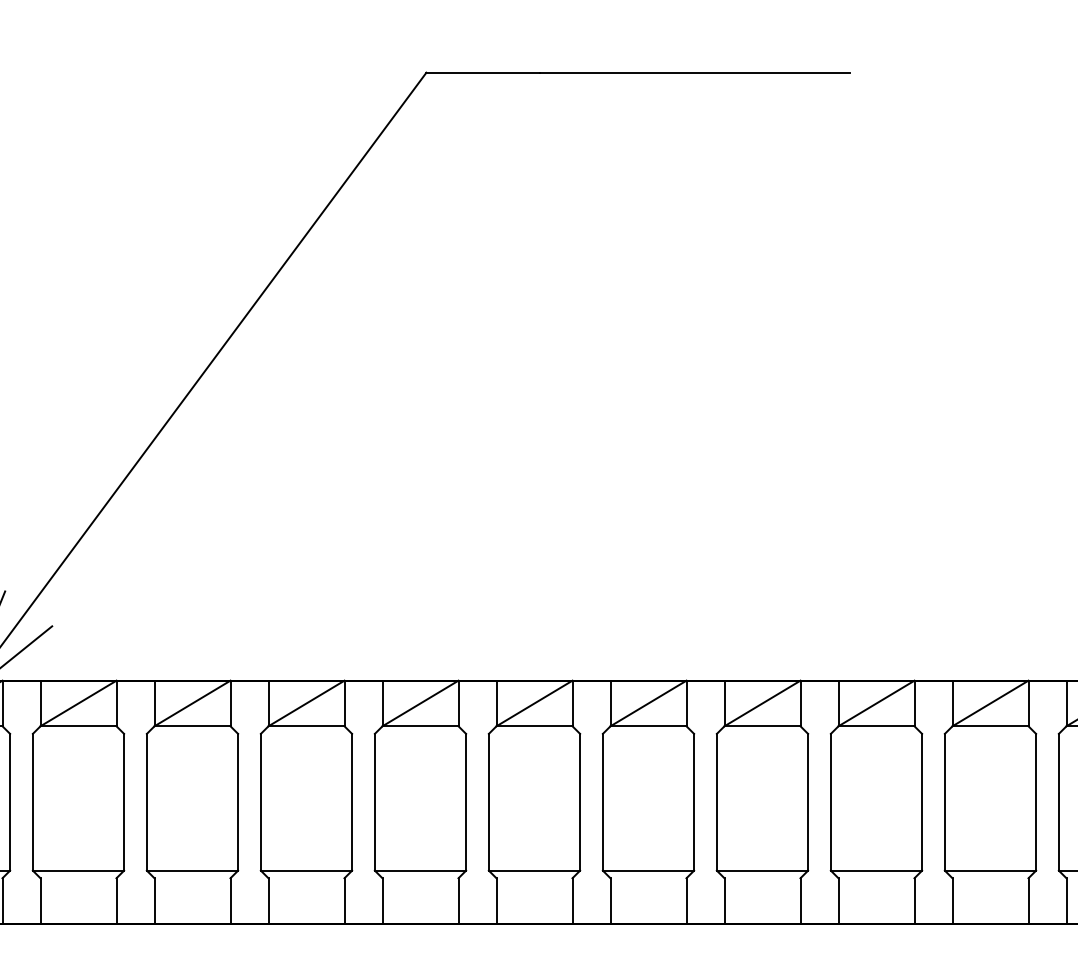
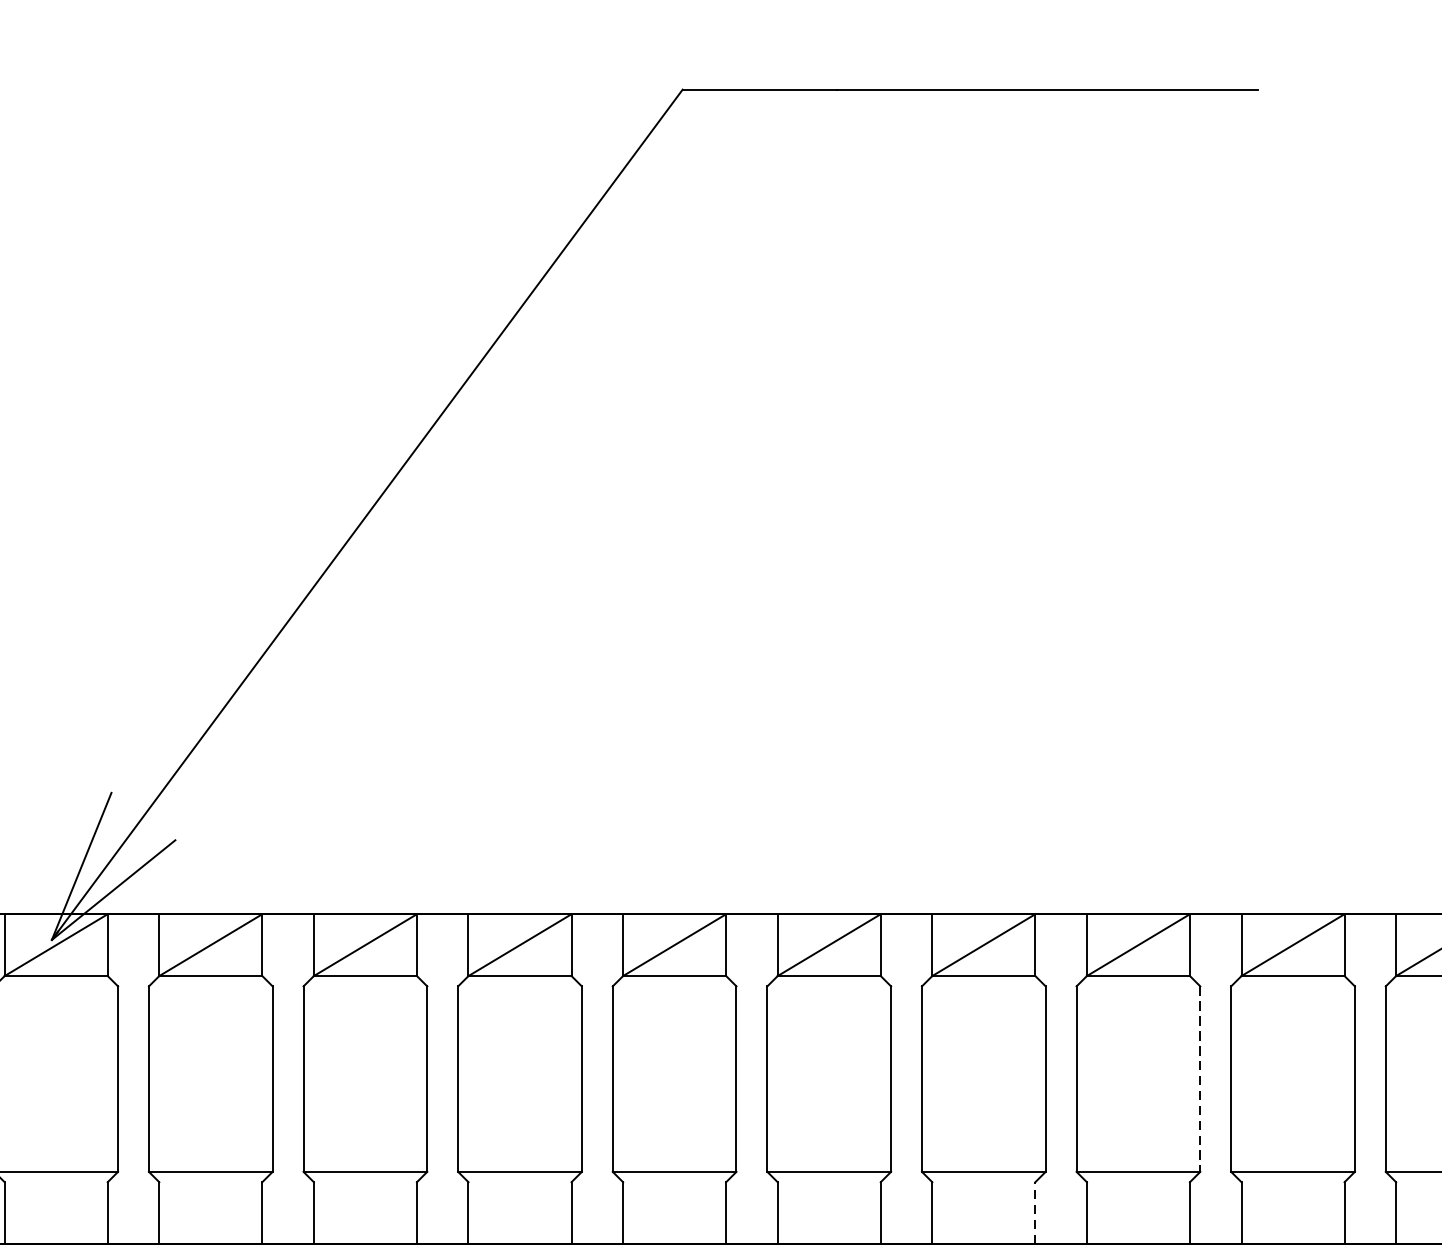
line: (808, 802) -> (1200, 1079), solid -> dashed
line: (686, 901) -> (1035, 1213), solid -> dashed

